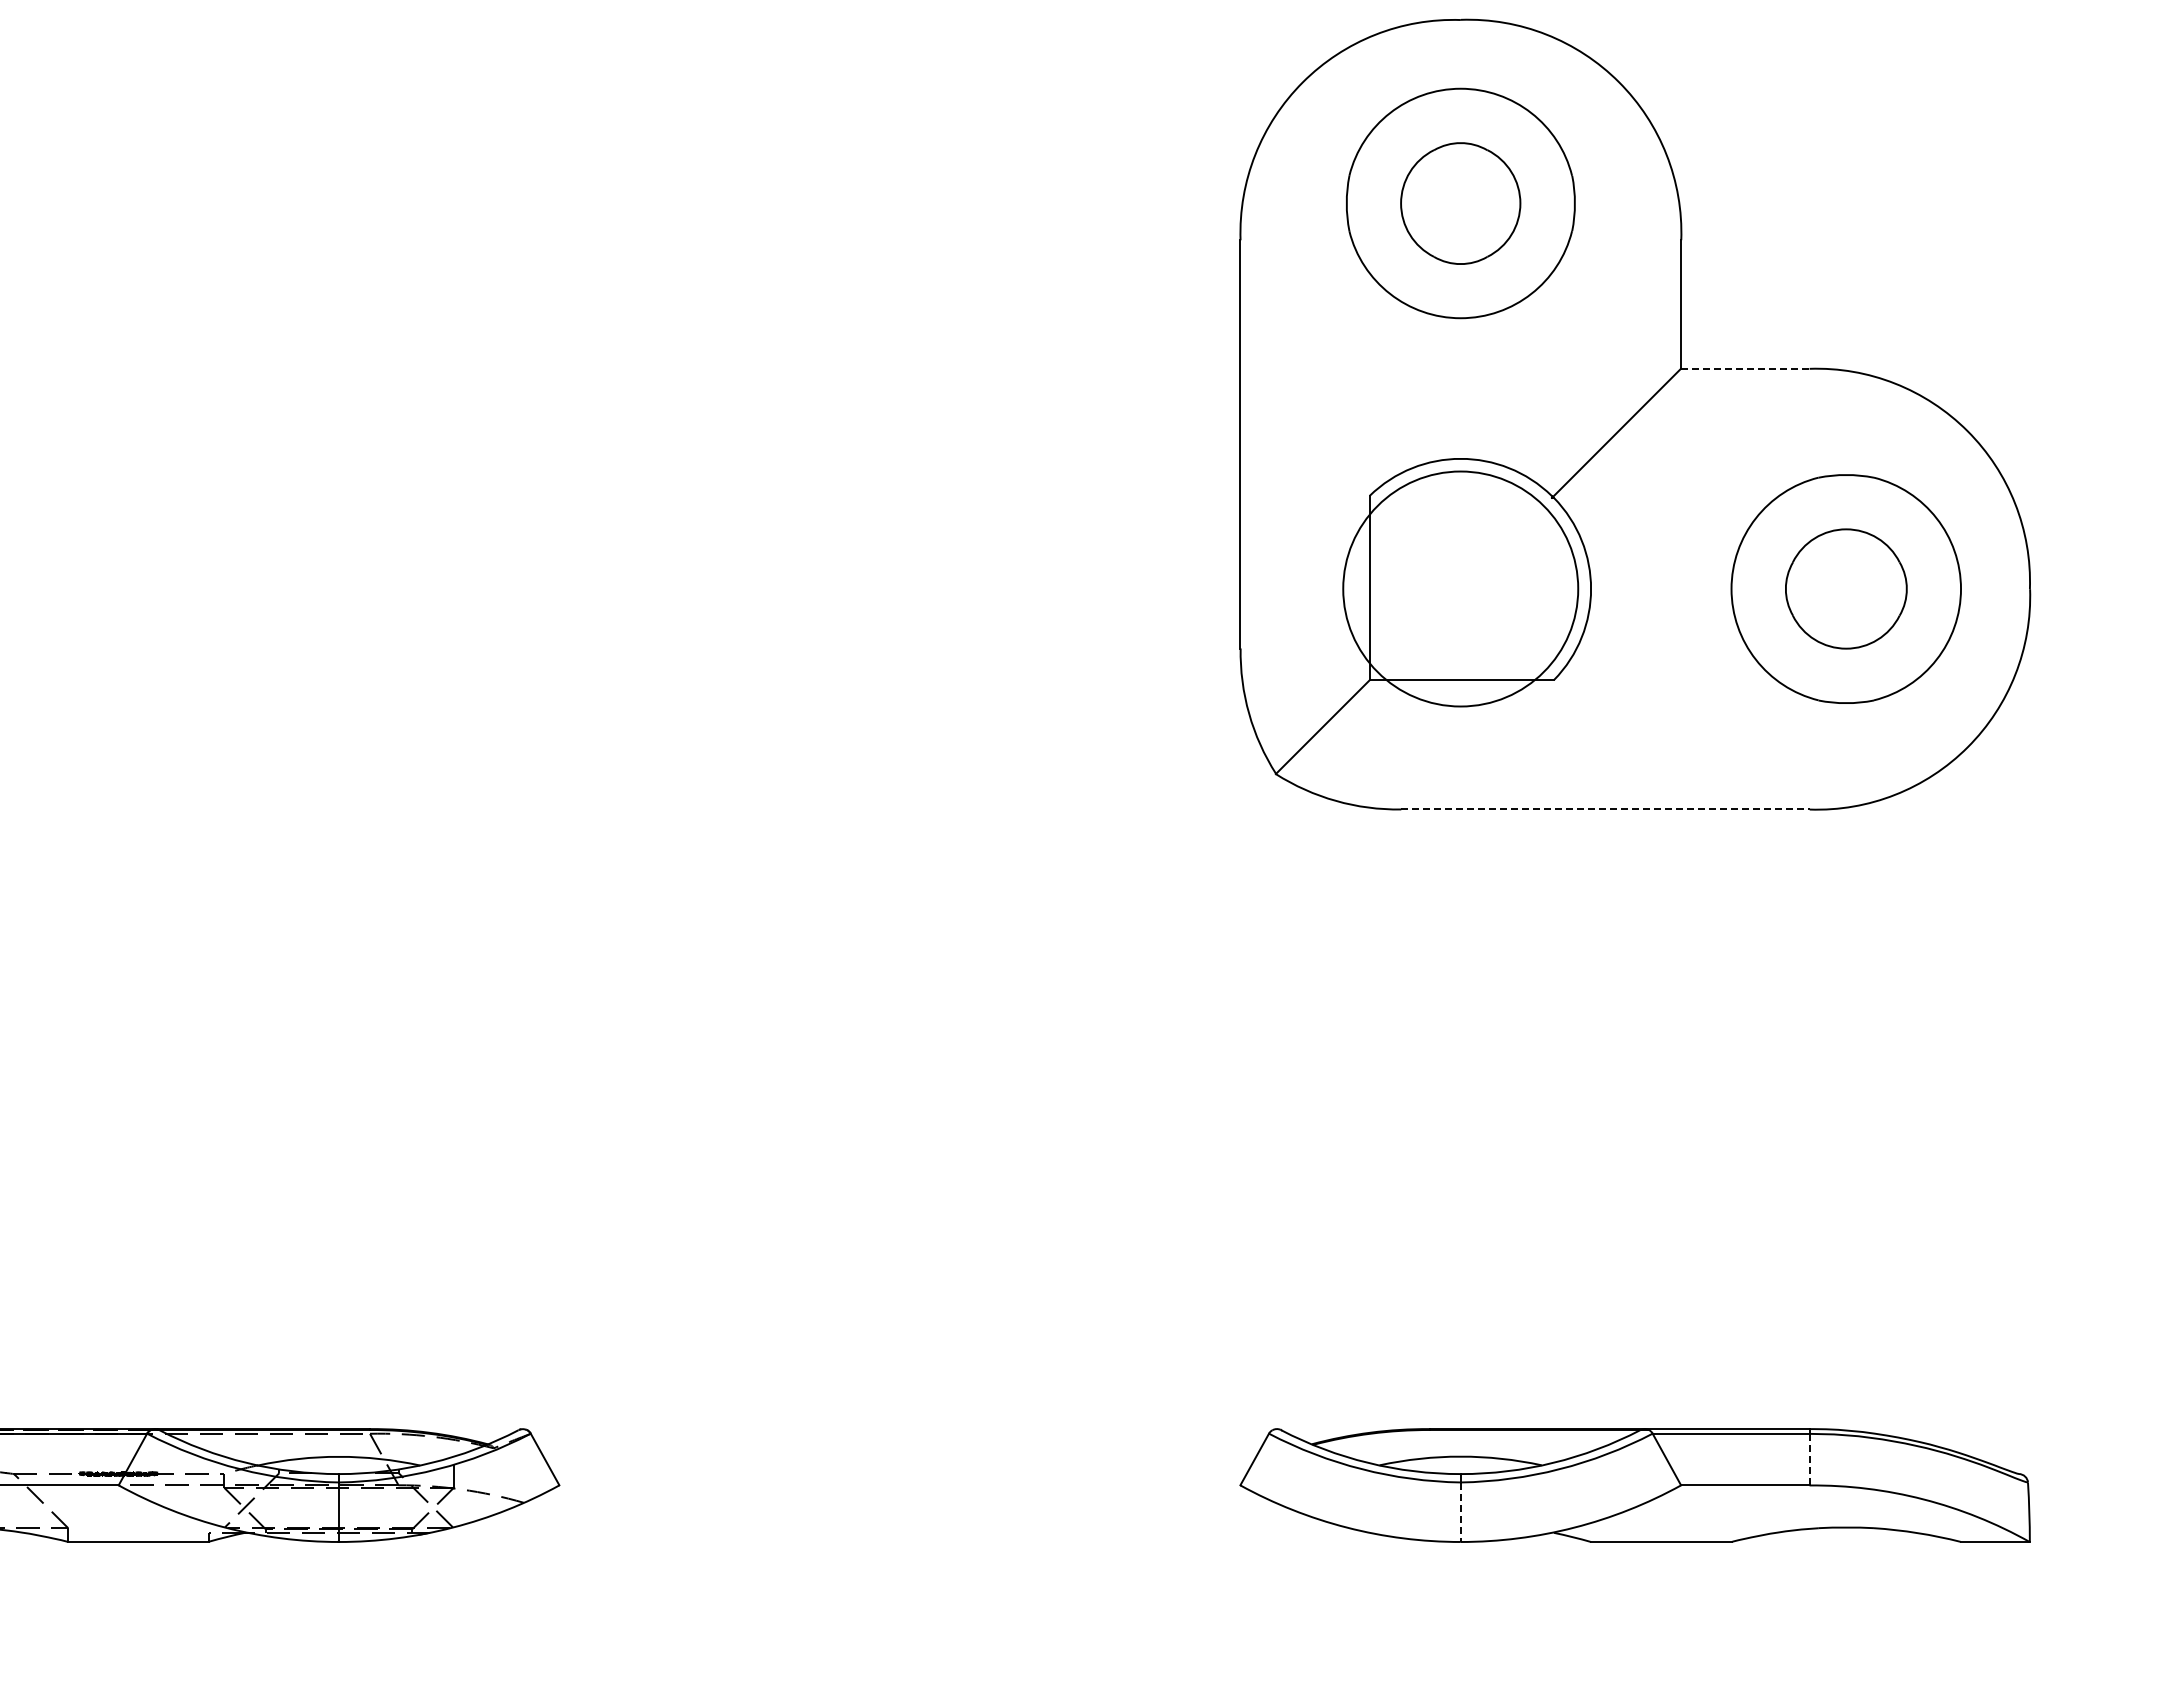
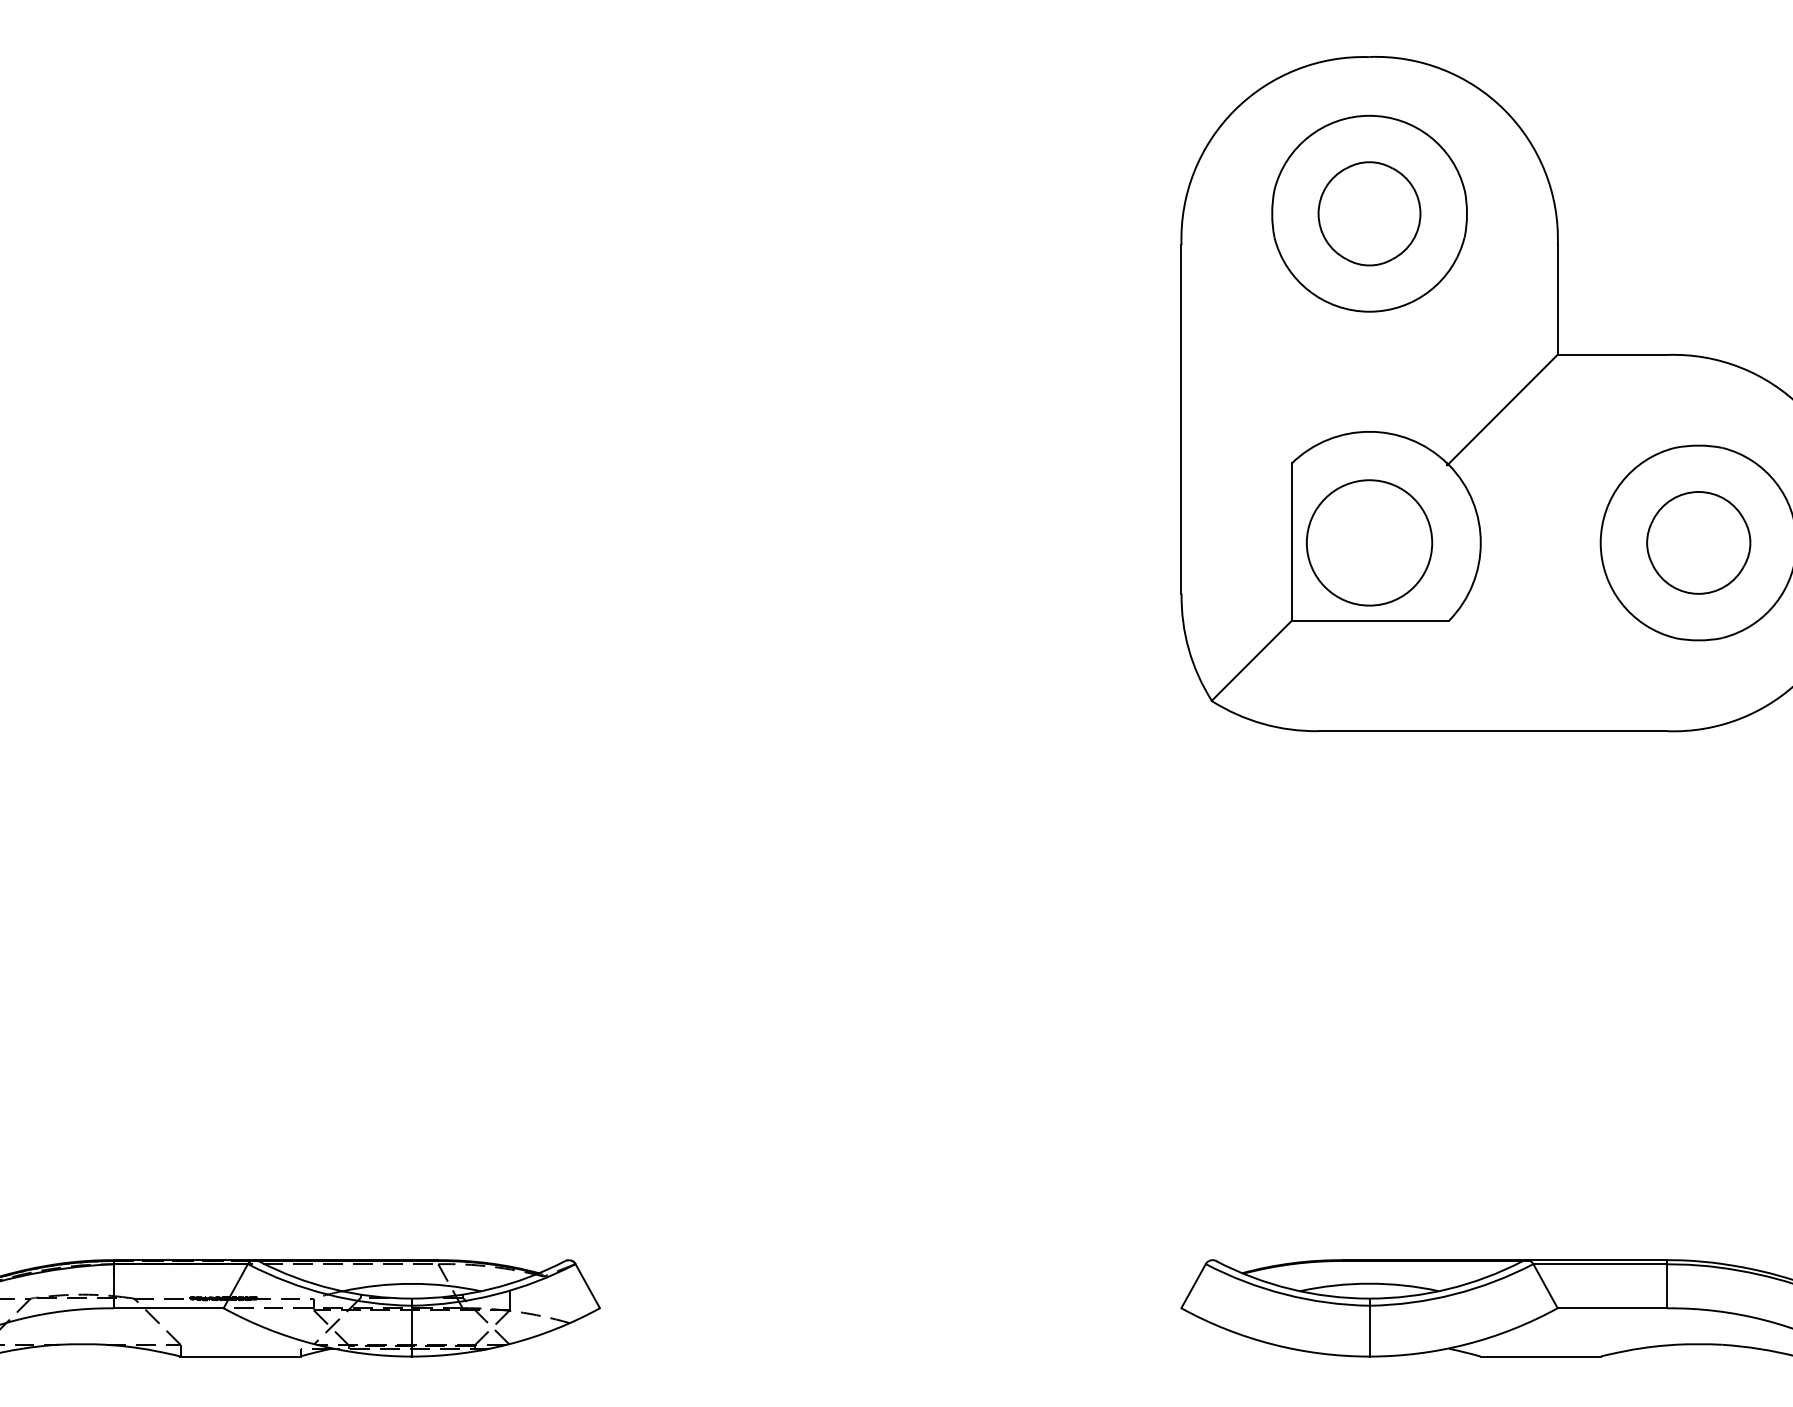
line: (1745, 368) -> (1612, 354), dashed -> solid
circle: (1460, 588) -> (1369, 542), size x0.62
line: (1606, 809) -> (1493, 731), dashed -> solid
line: (1809, 1459) -> (1667, 1286), dashed -> solid
line: (1460, 1512) -> (1369, 1331), dashed -> solid

